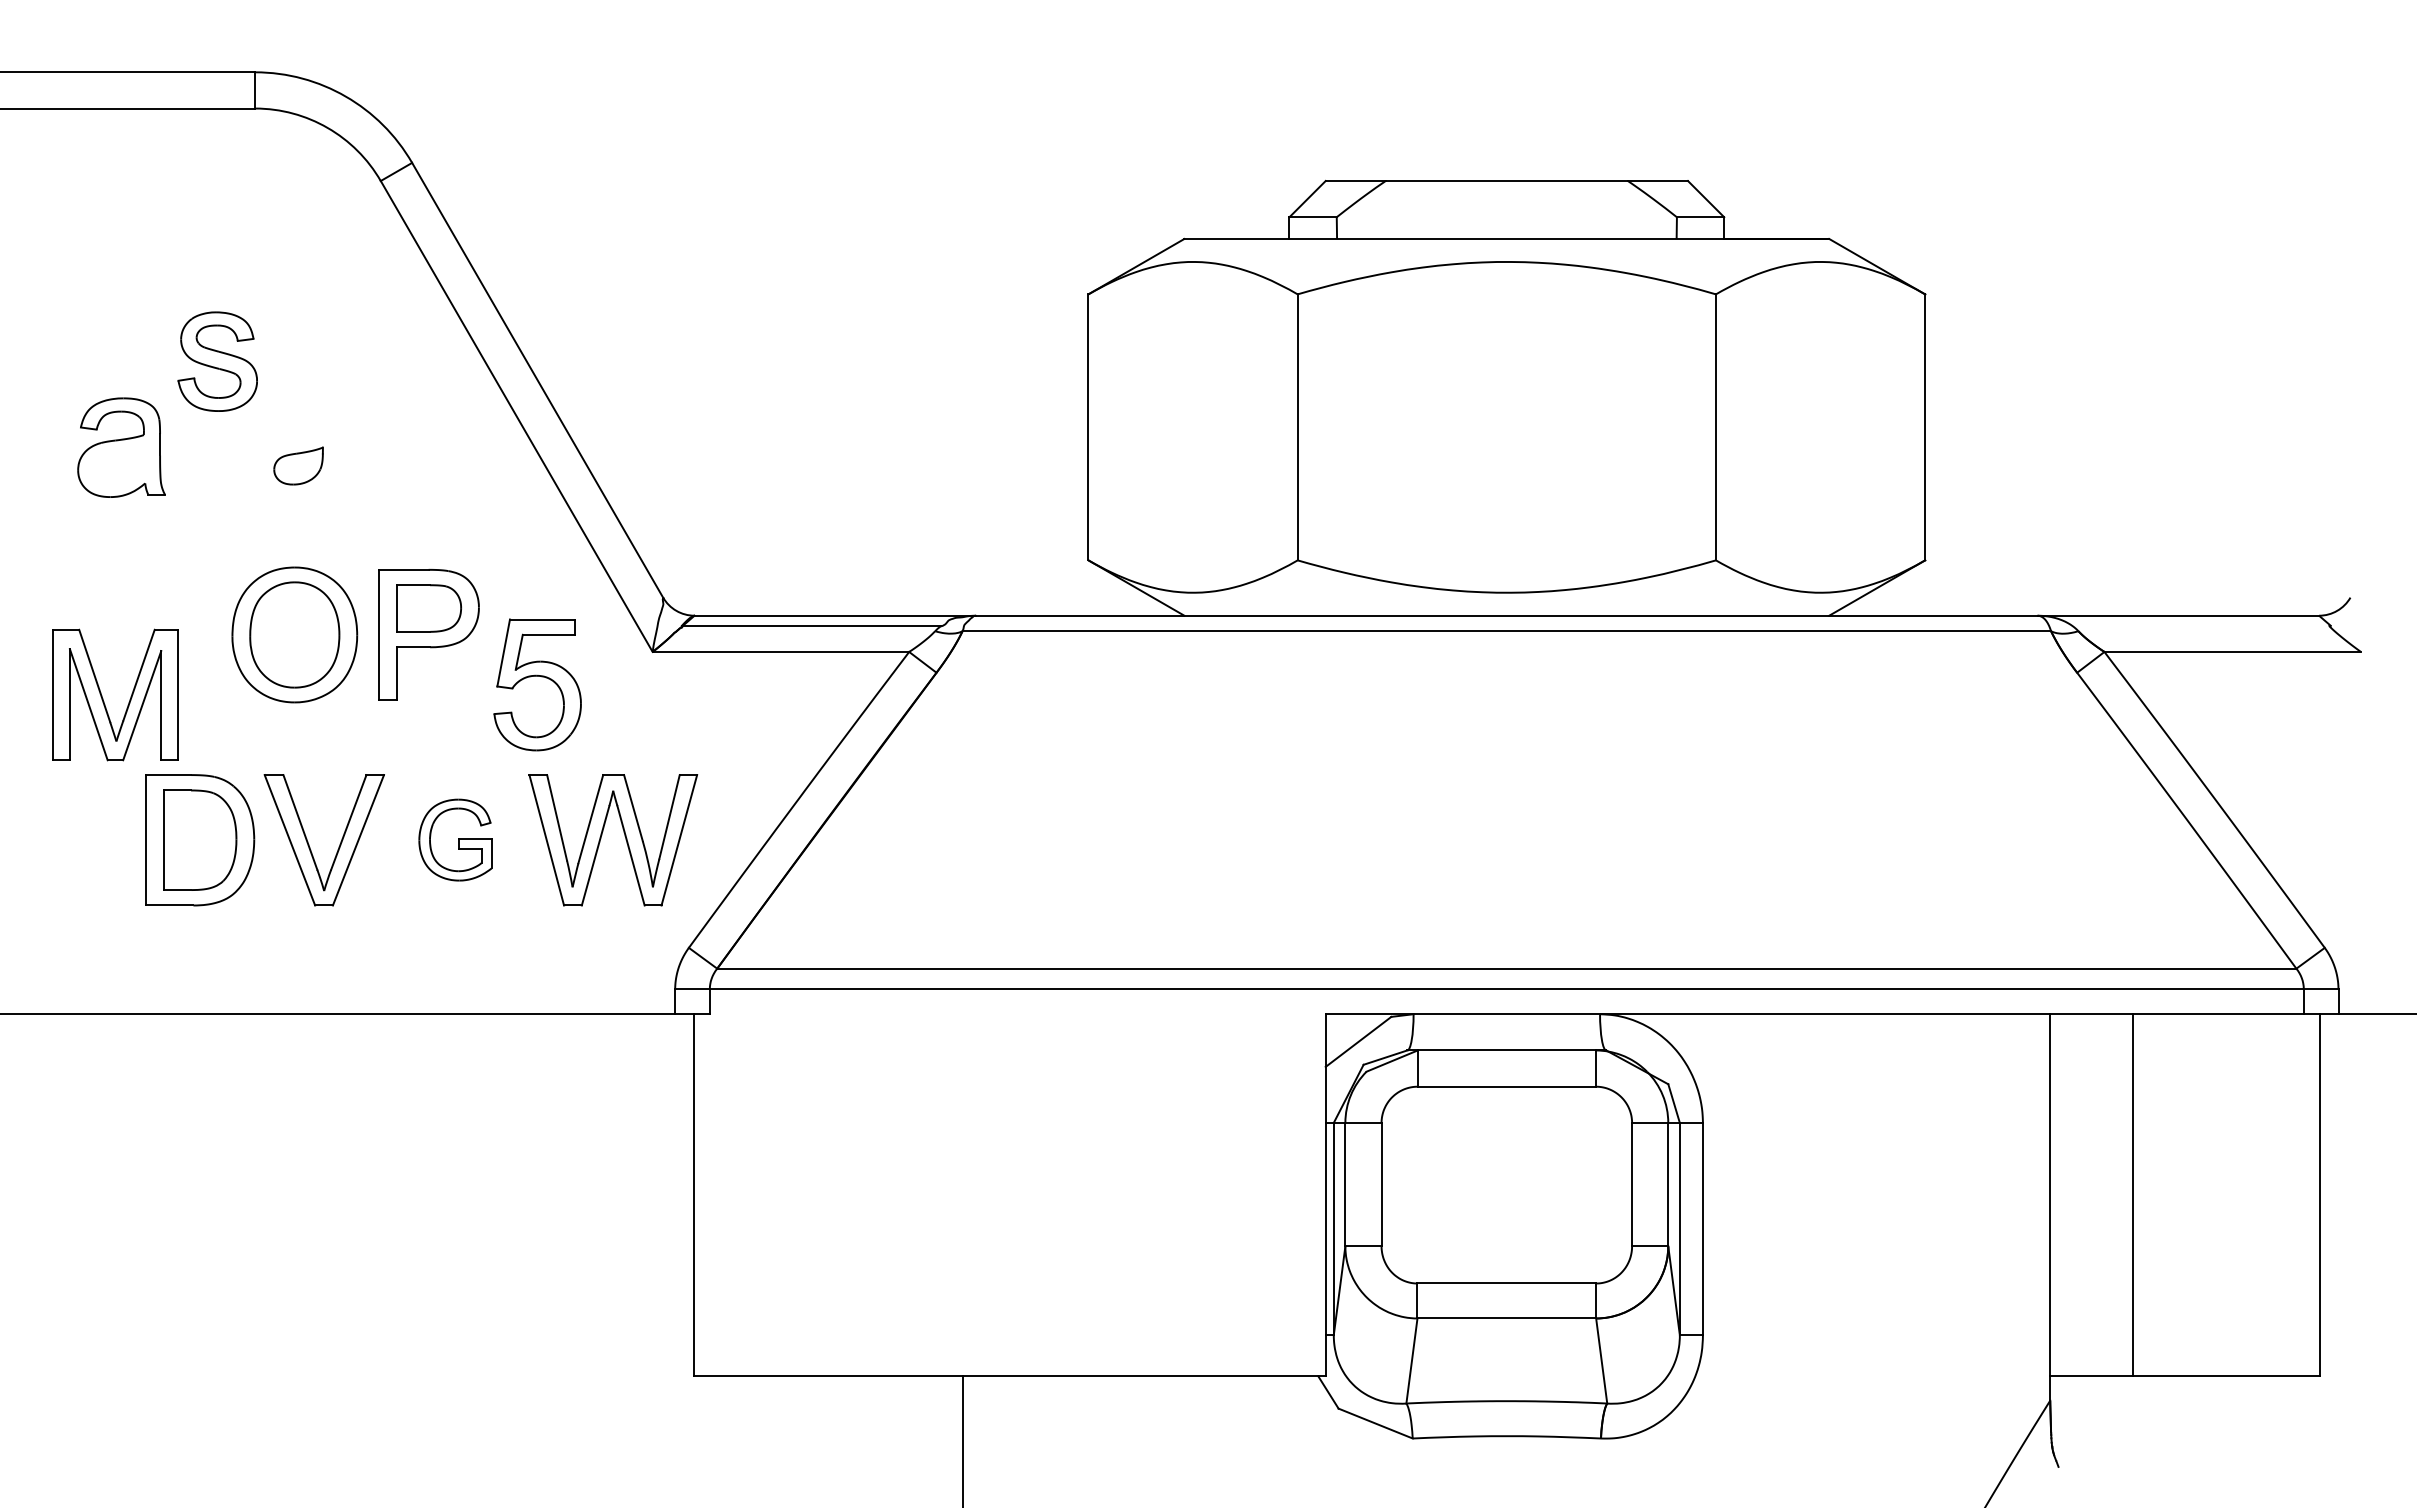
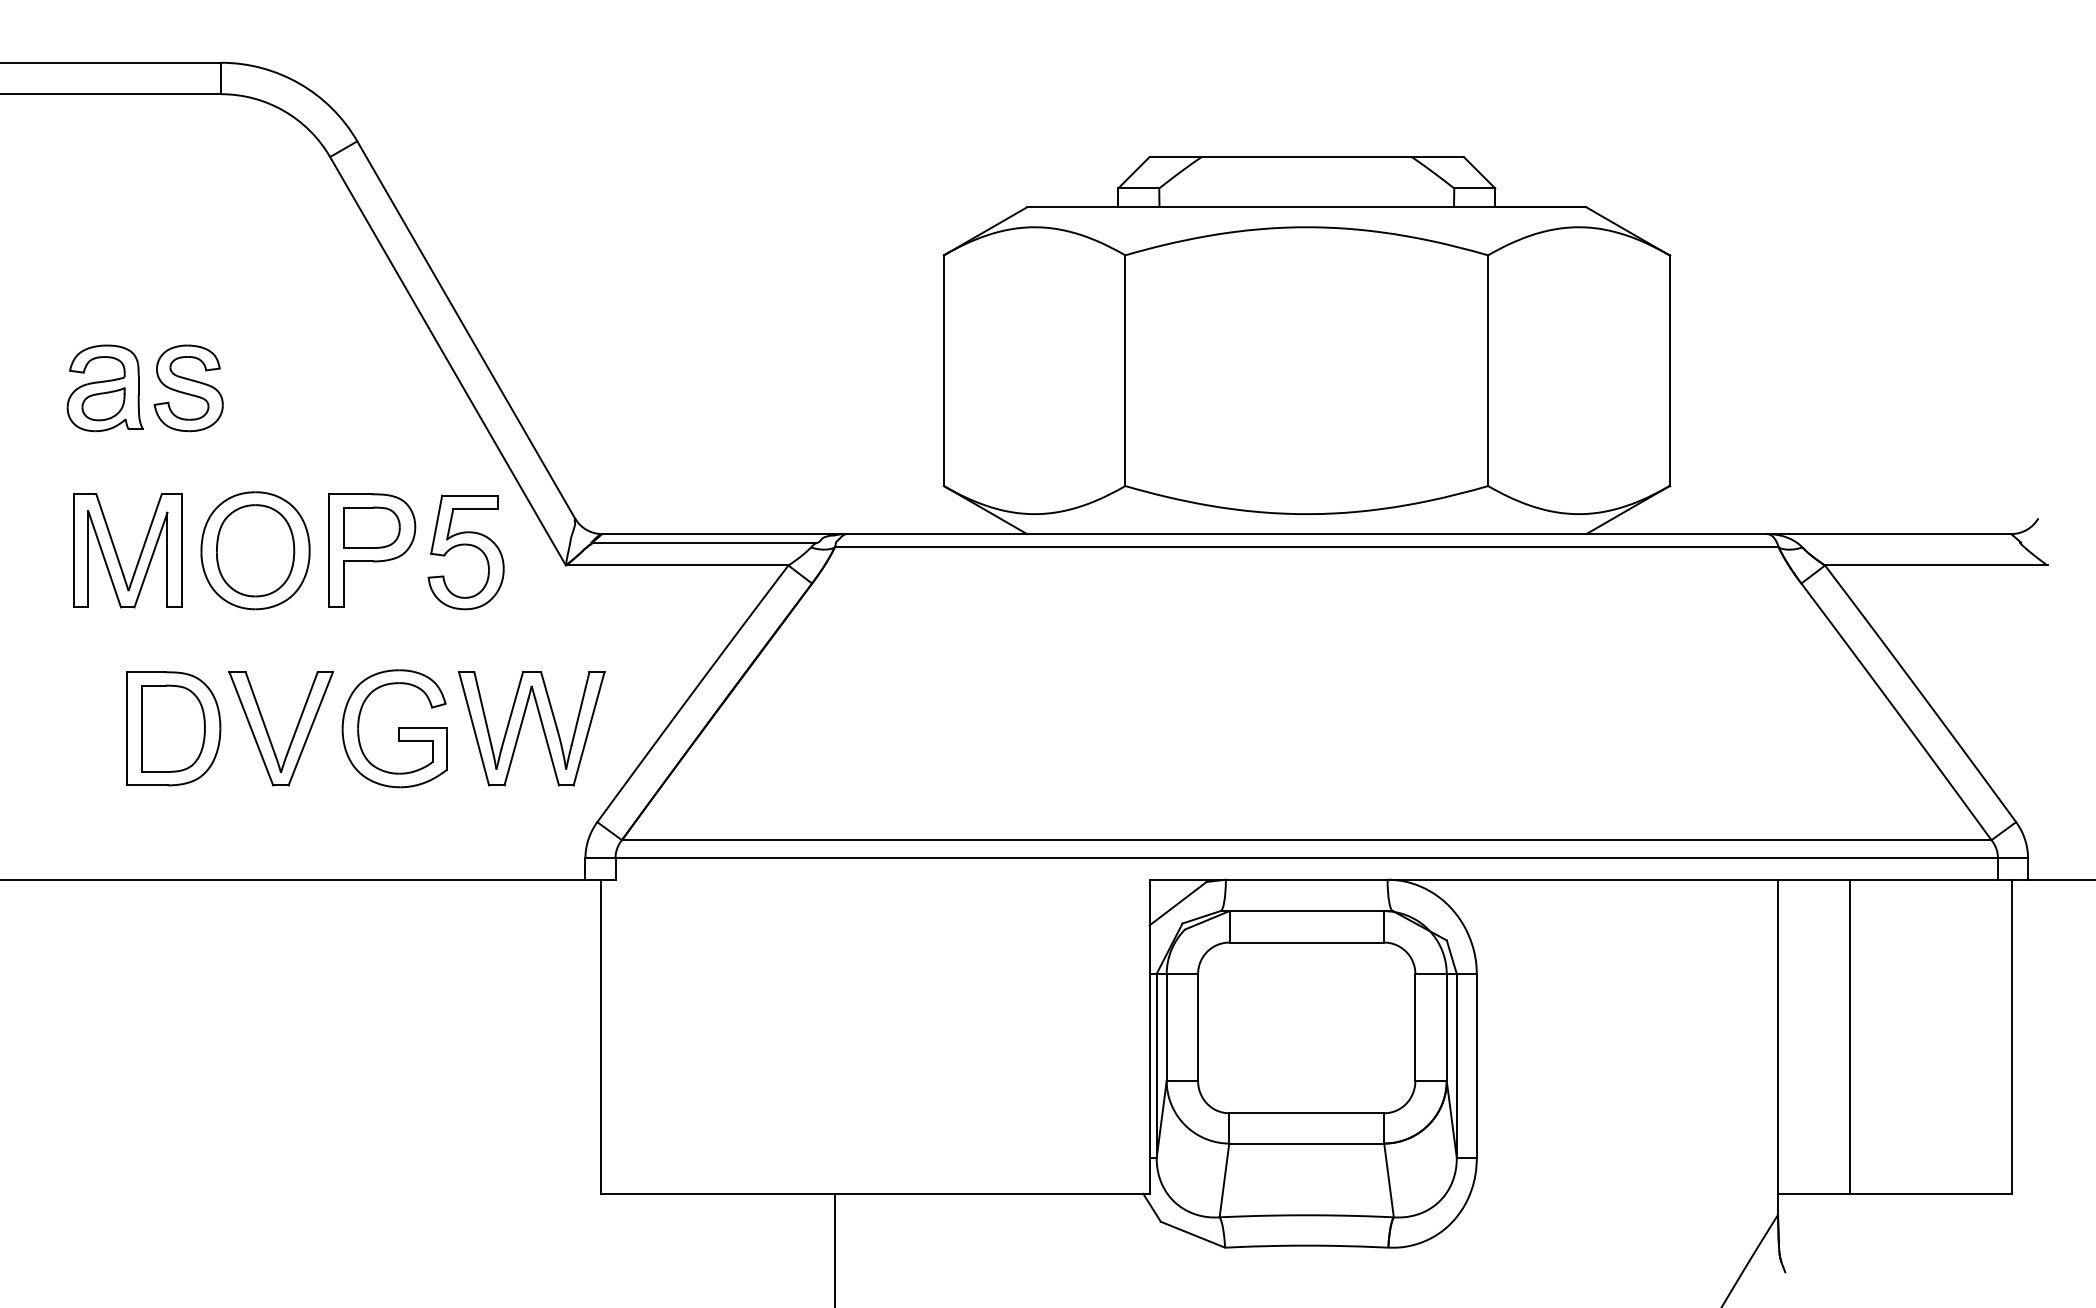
part: (217, 361) -> (188, 388), moved
part: (298, 465) -> (103, 403), moved
part: (537, 676) -> (466, 545), moved
part: (103, 698) -> (117, 553), moved
part: (455, 839) -> (394, 728), size x1.67

